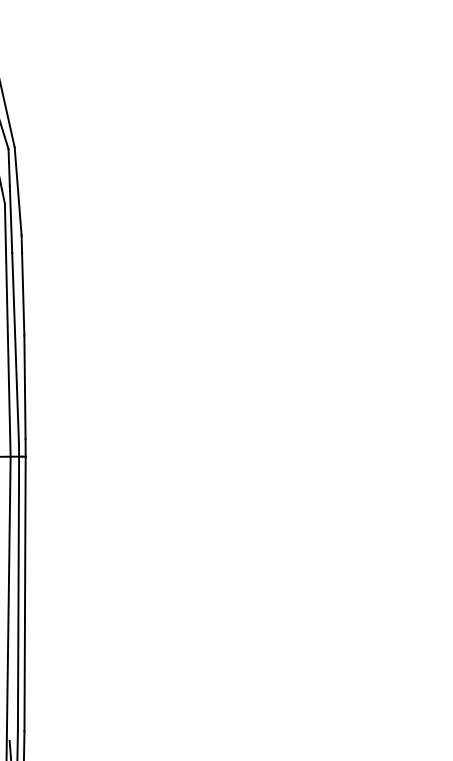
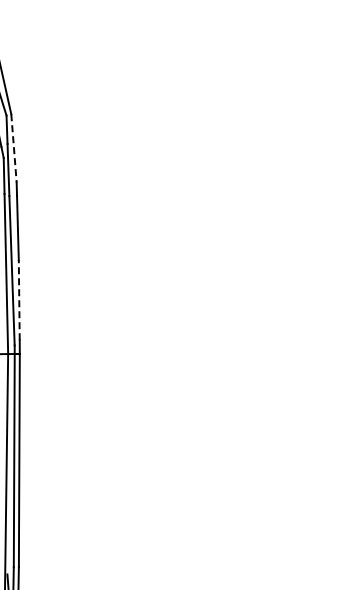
line: (18, 191) -> (14, 148), solid -> dashed
line: (25, 387) -> (19, 300), solid -> dashed

